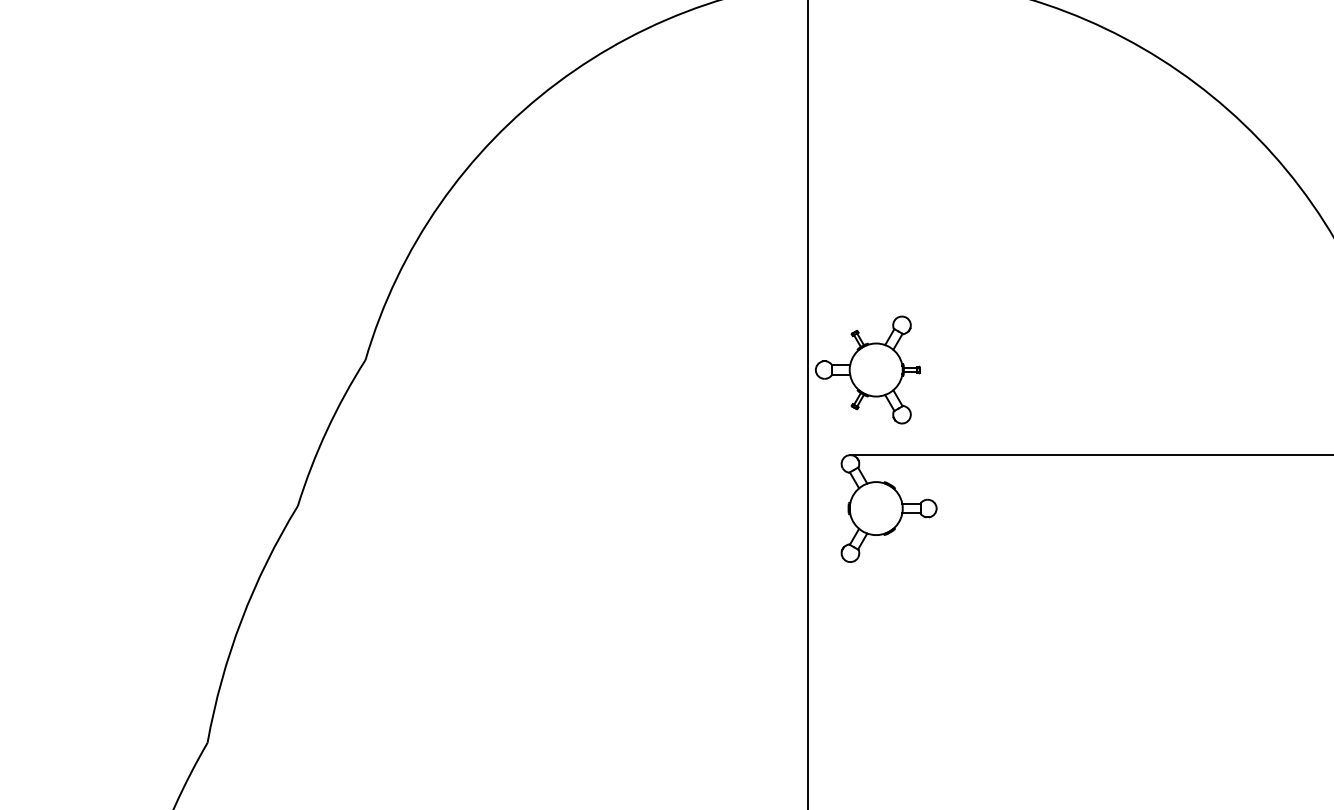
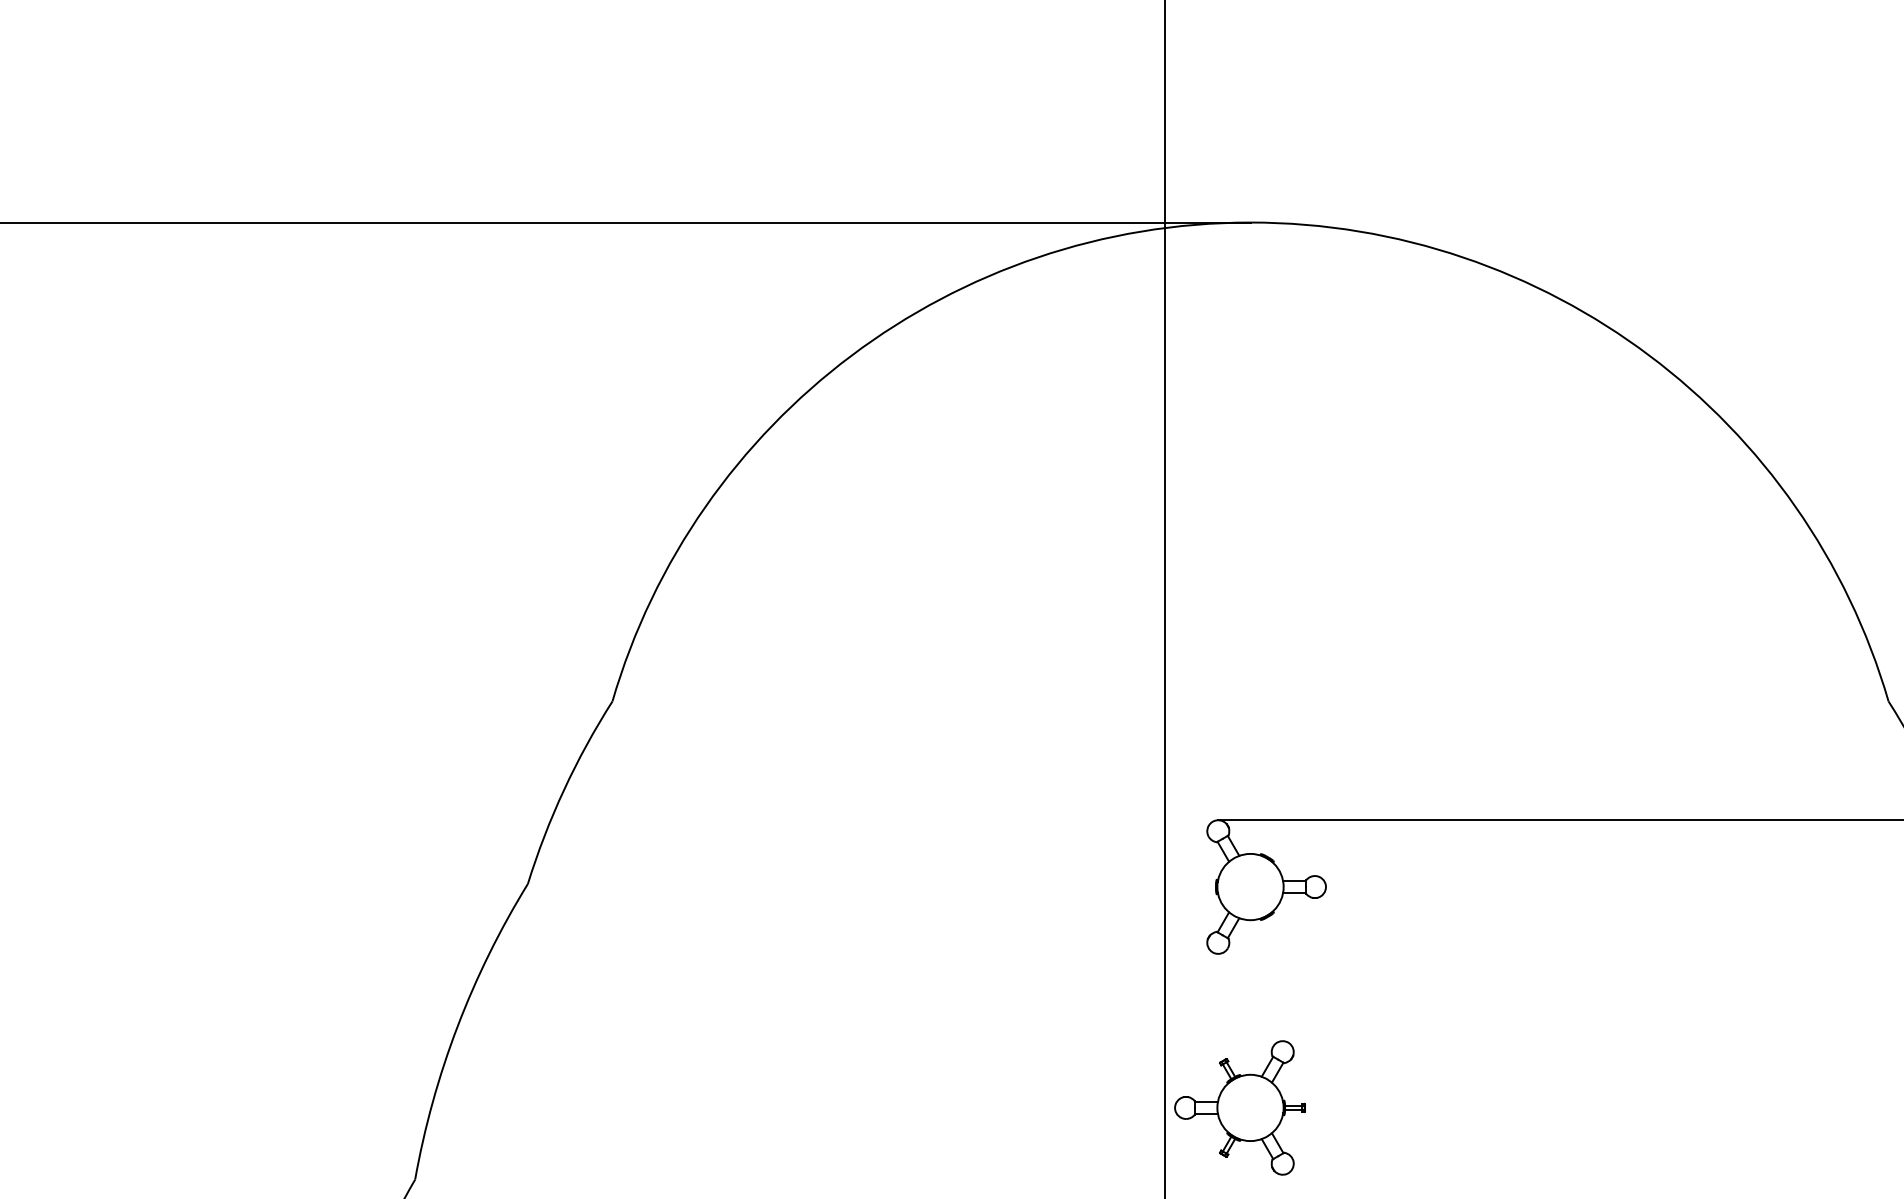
part: (867, 369) -> (1239, 1107), moved

